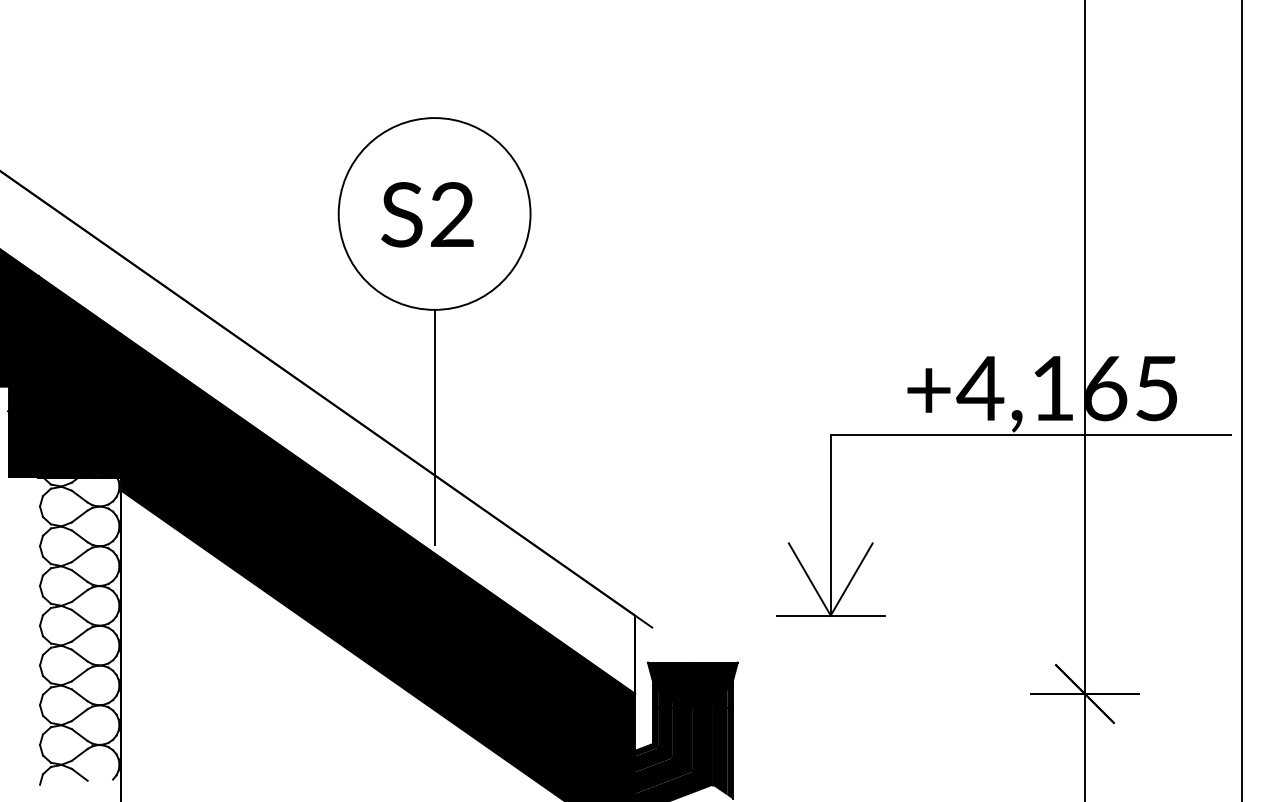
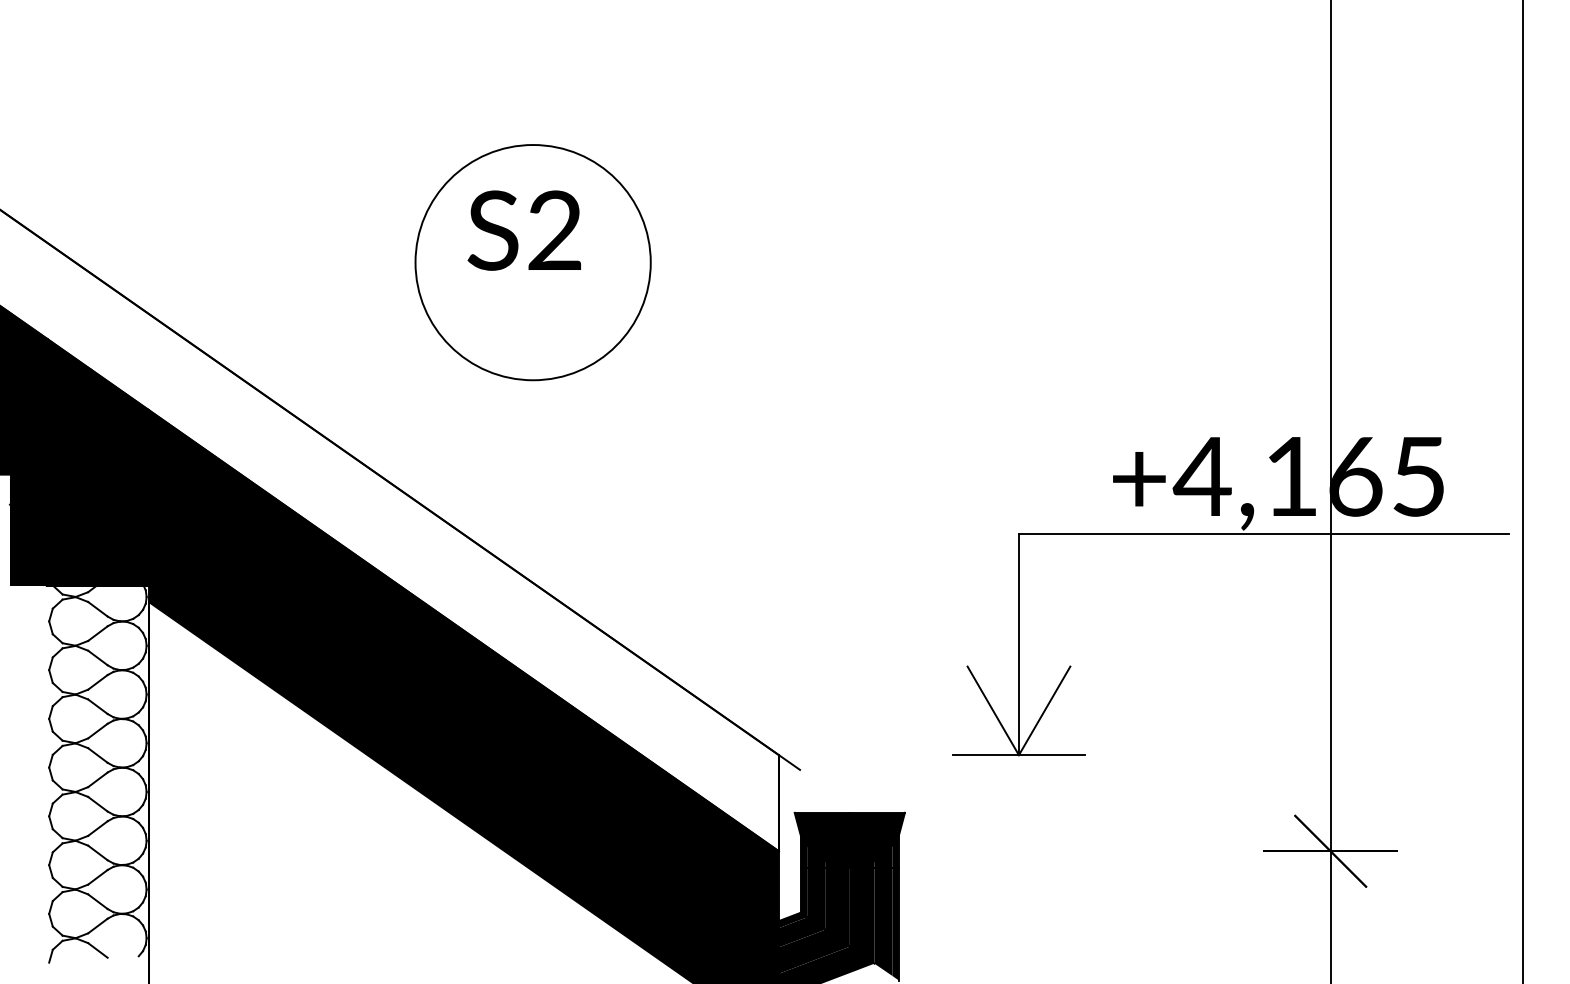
text: (426, 214) -> (523, 230), moved
line: (434, 427) -> (533, 524), removed

